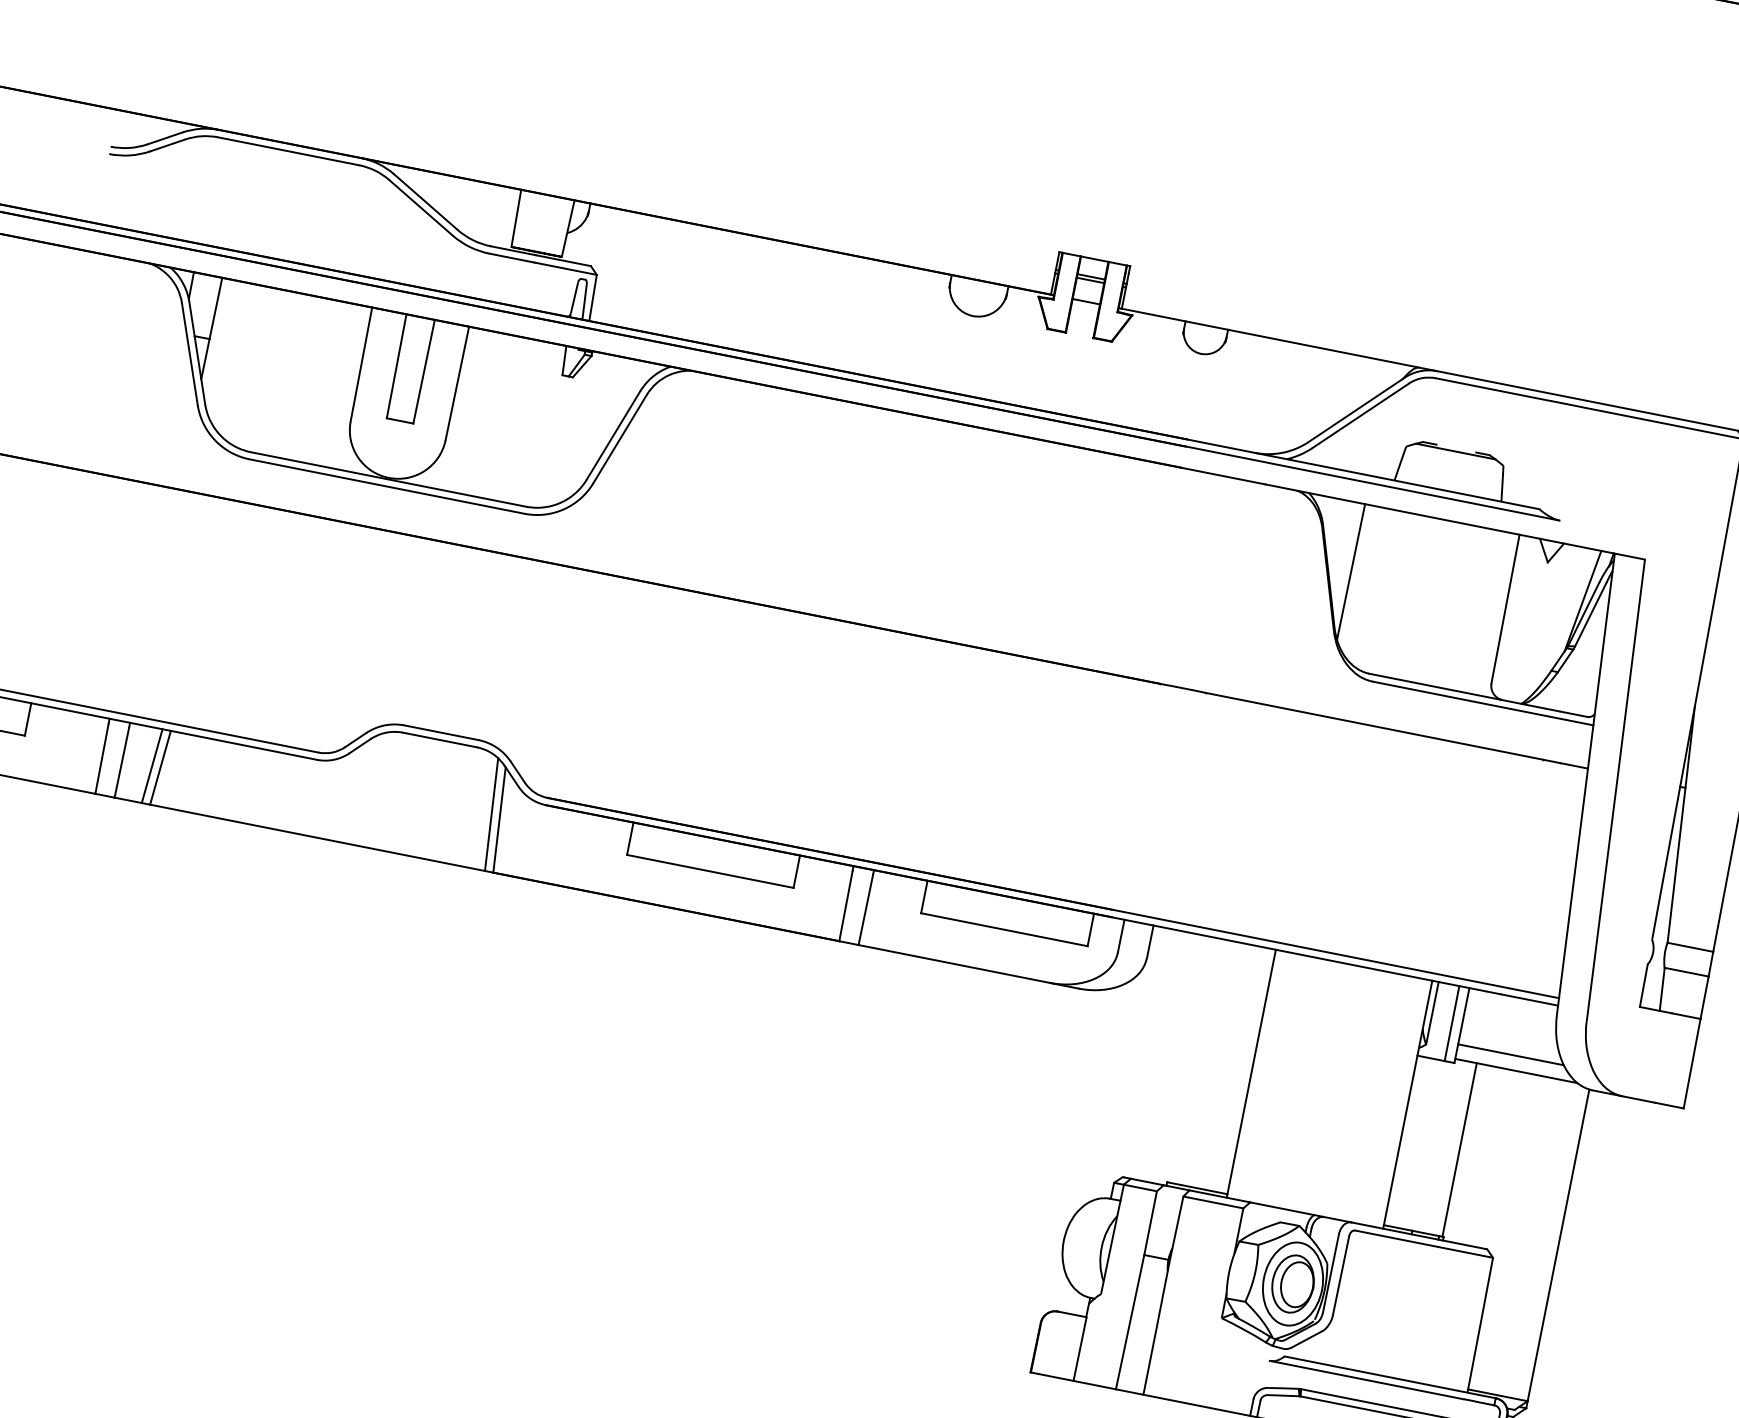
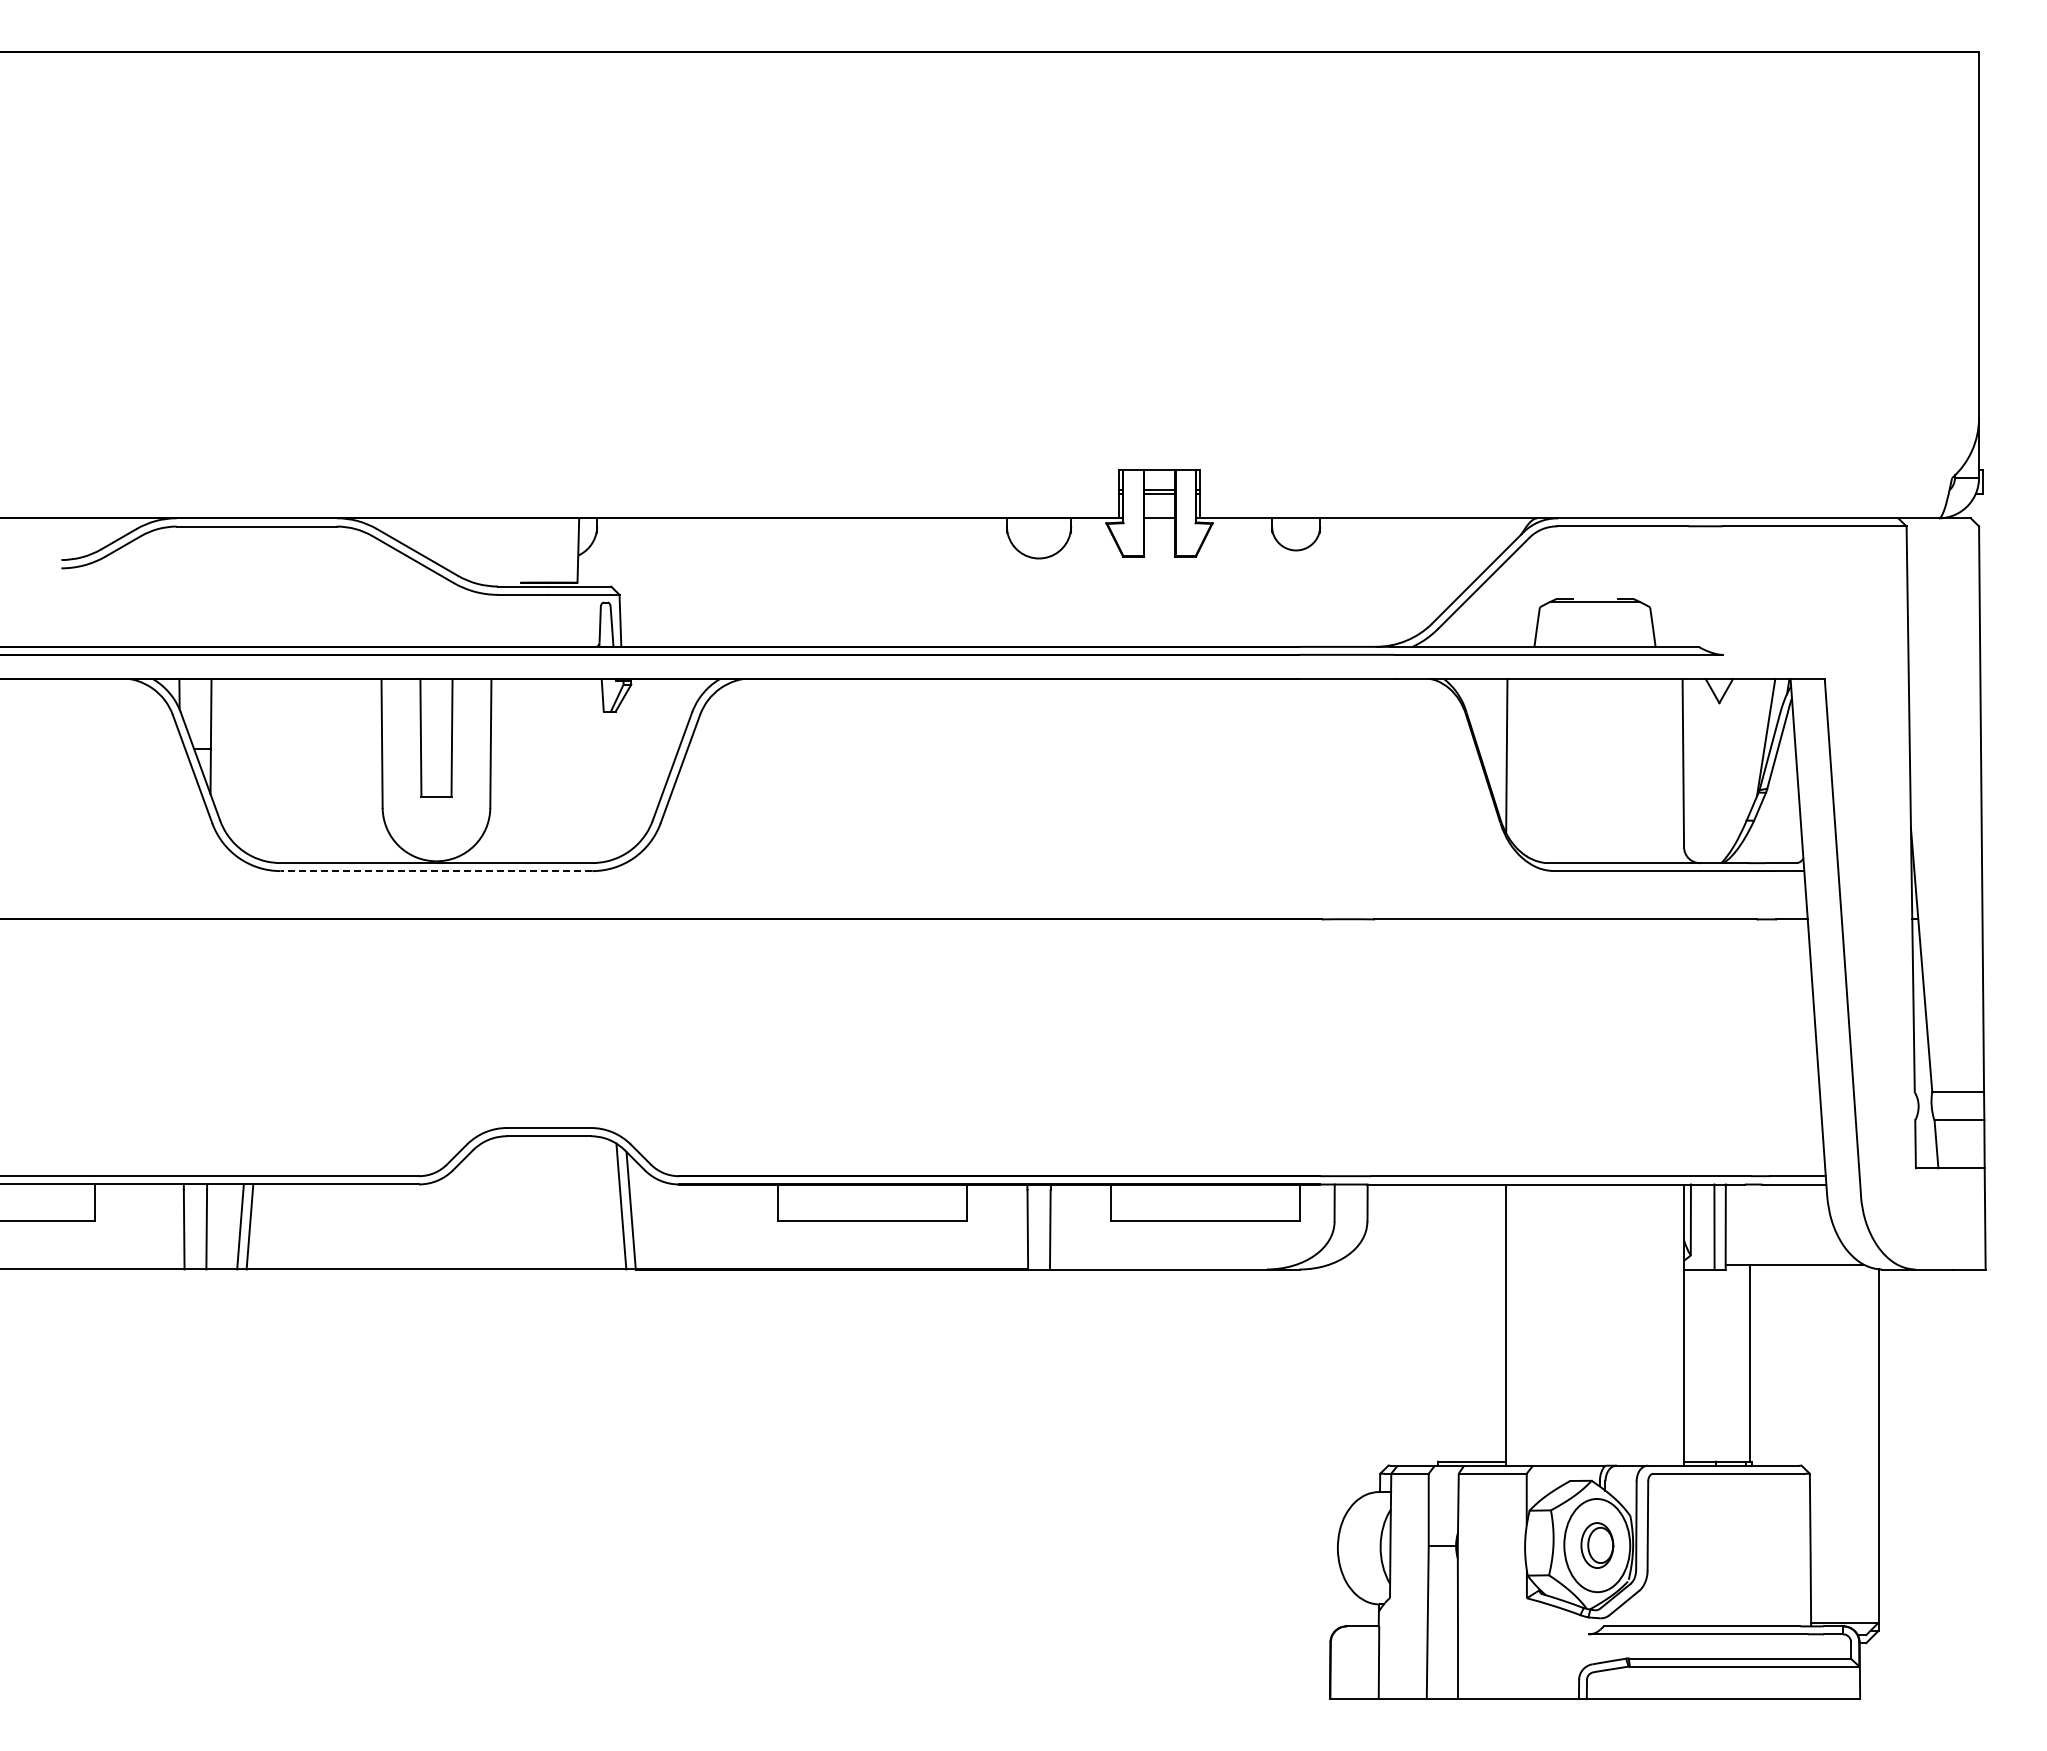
line: (516, 218) -> (519, 550), removed
line: (387, 486) -> (436, 871), solid -> dashed
line: (1510, 1054) -> (1785, 1248), removed
part: (1293, 1284) -> (1597, 1545), size x0.7

